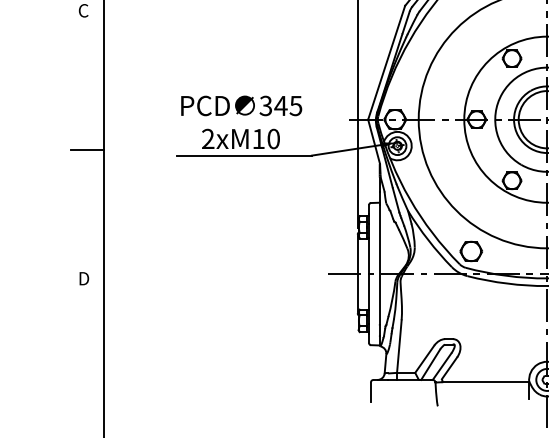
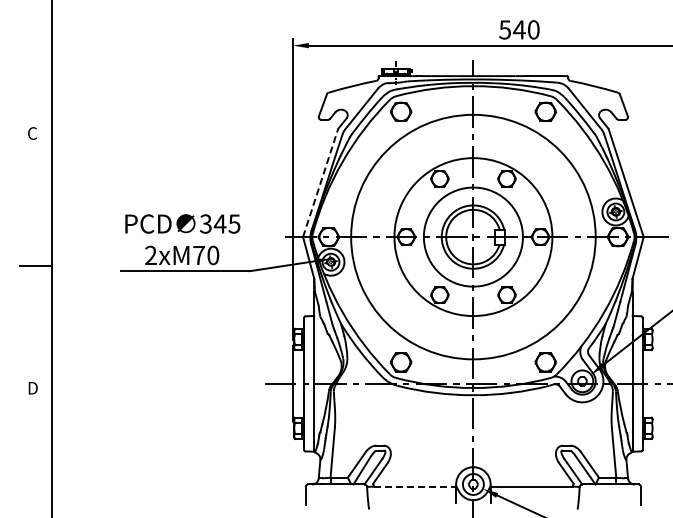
line: (386, 62) -> (320, 182), solid -> dashed
text: (258, 139) -> (198, 255), 2xM10 -> 2xM70
line: (486, 382) -> (415, 486), solid -> dashed

